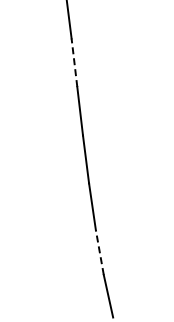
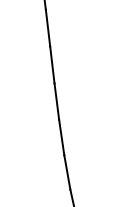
line: (74, 62) -> (48, 27), dashed -> solid
line: (99, 252) -> (67, 172), dashed -> solid

